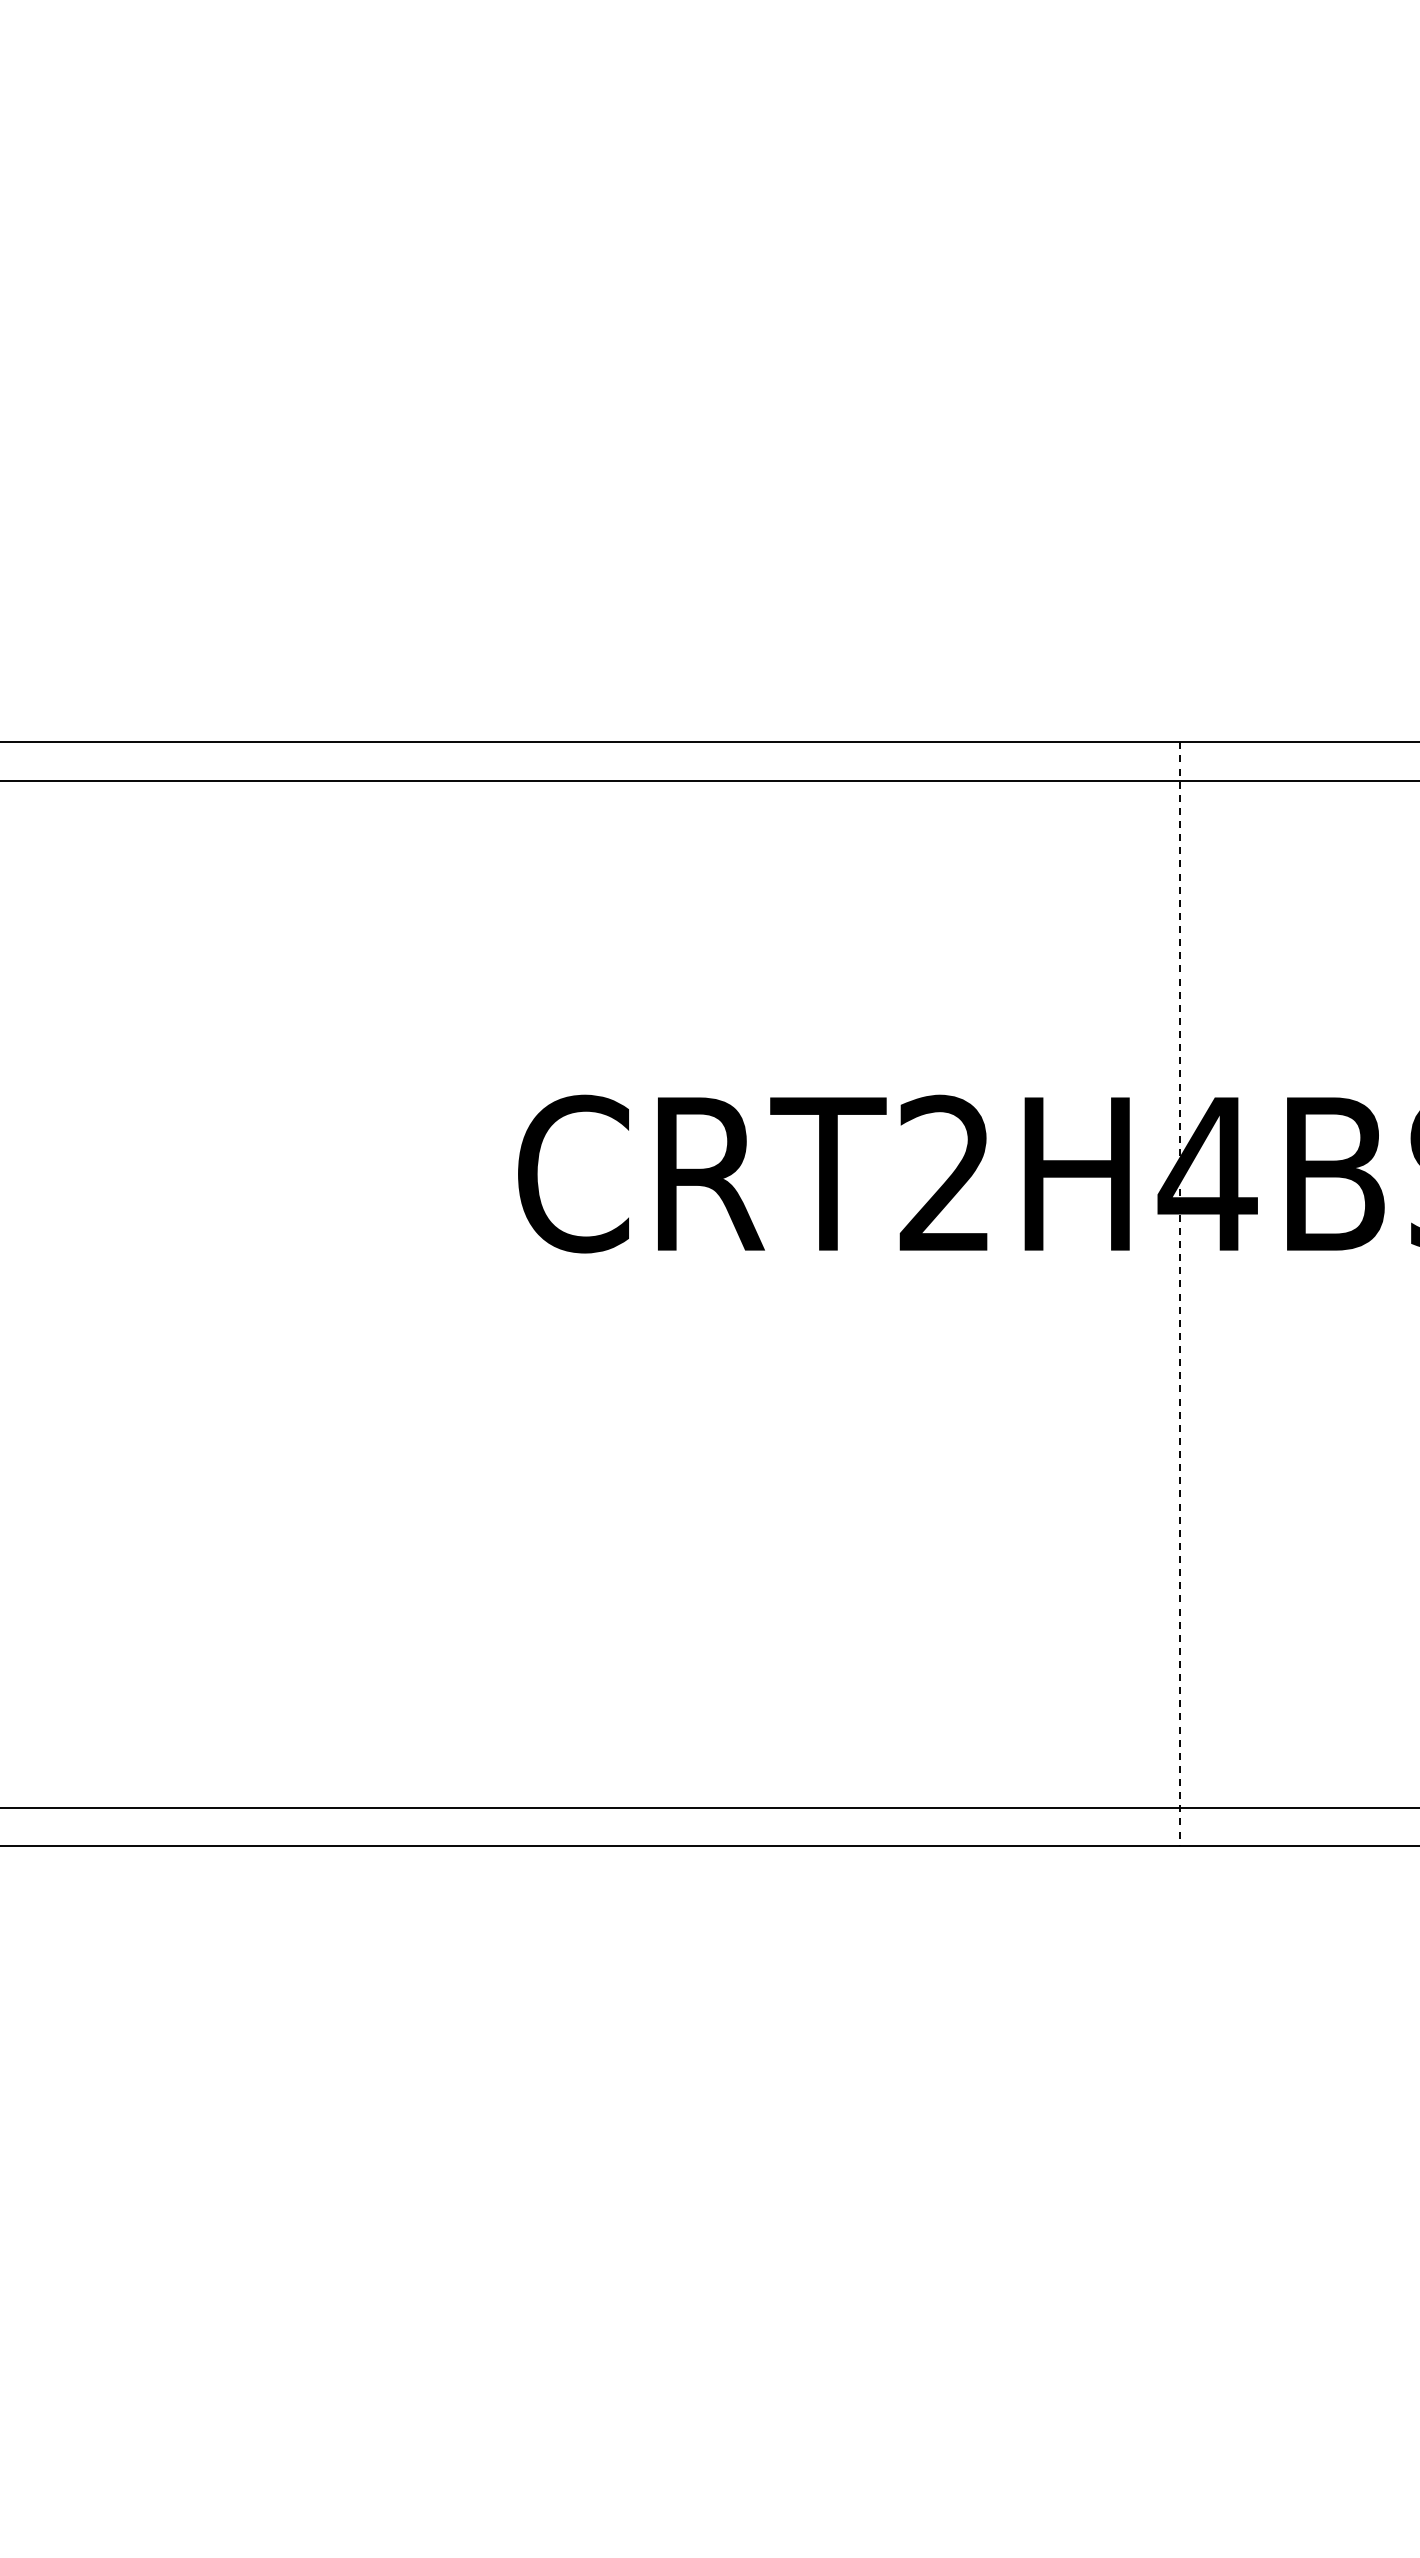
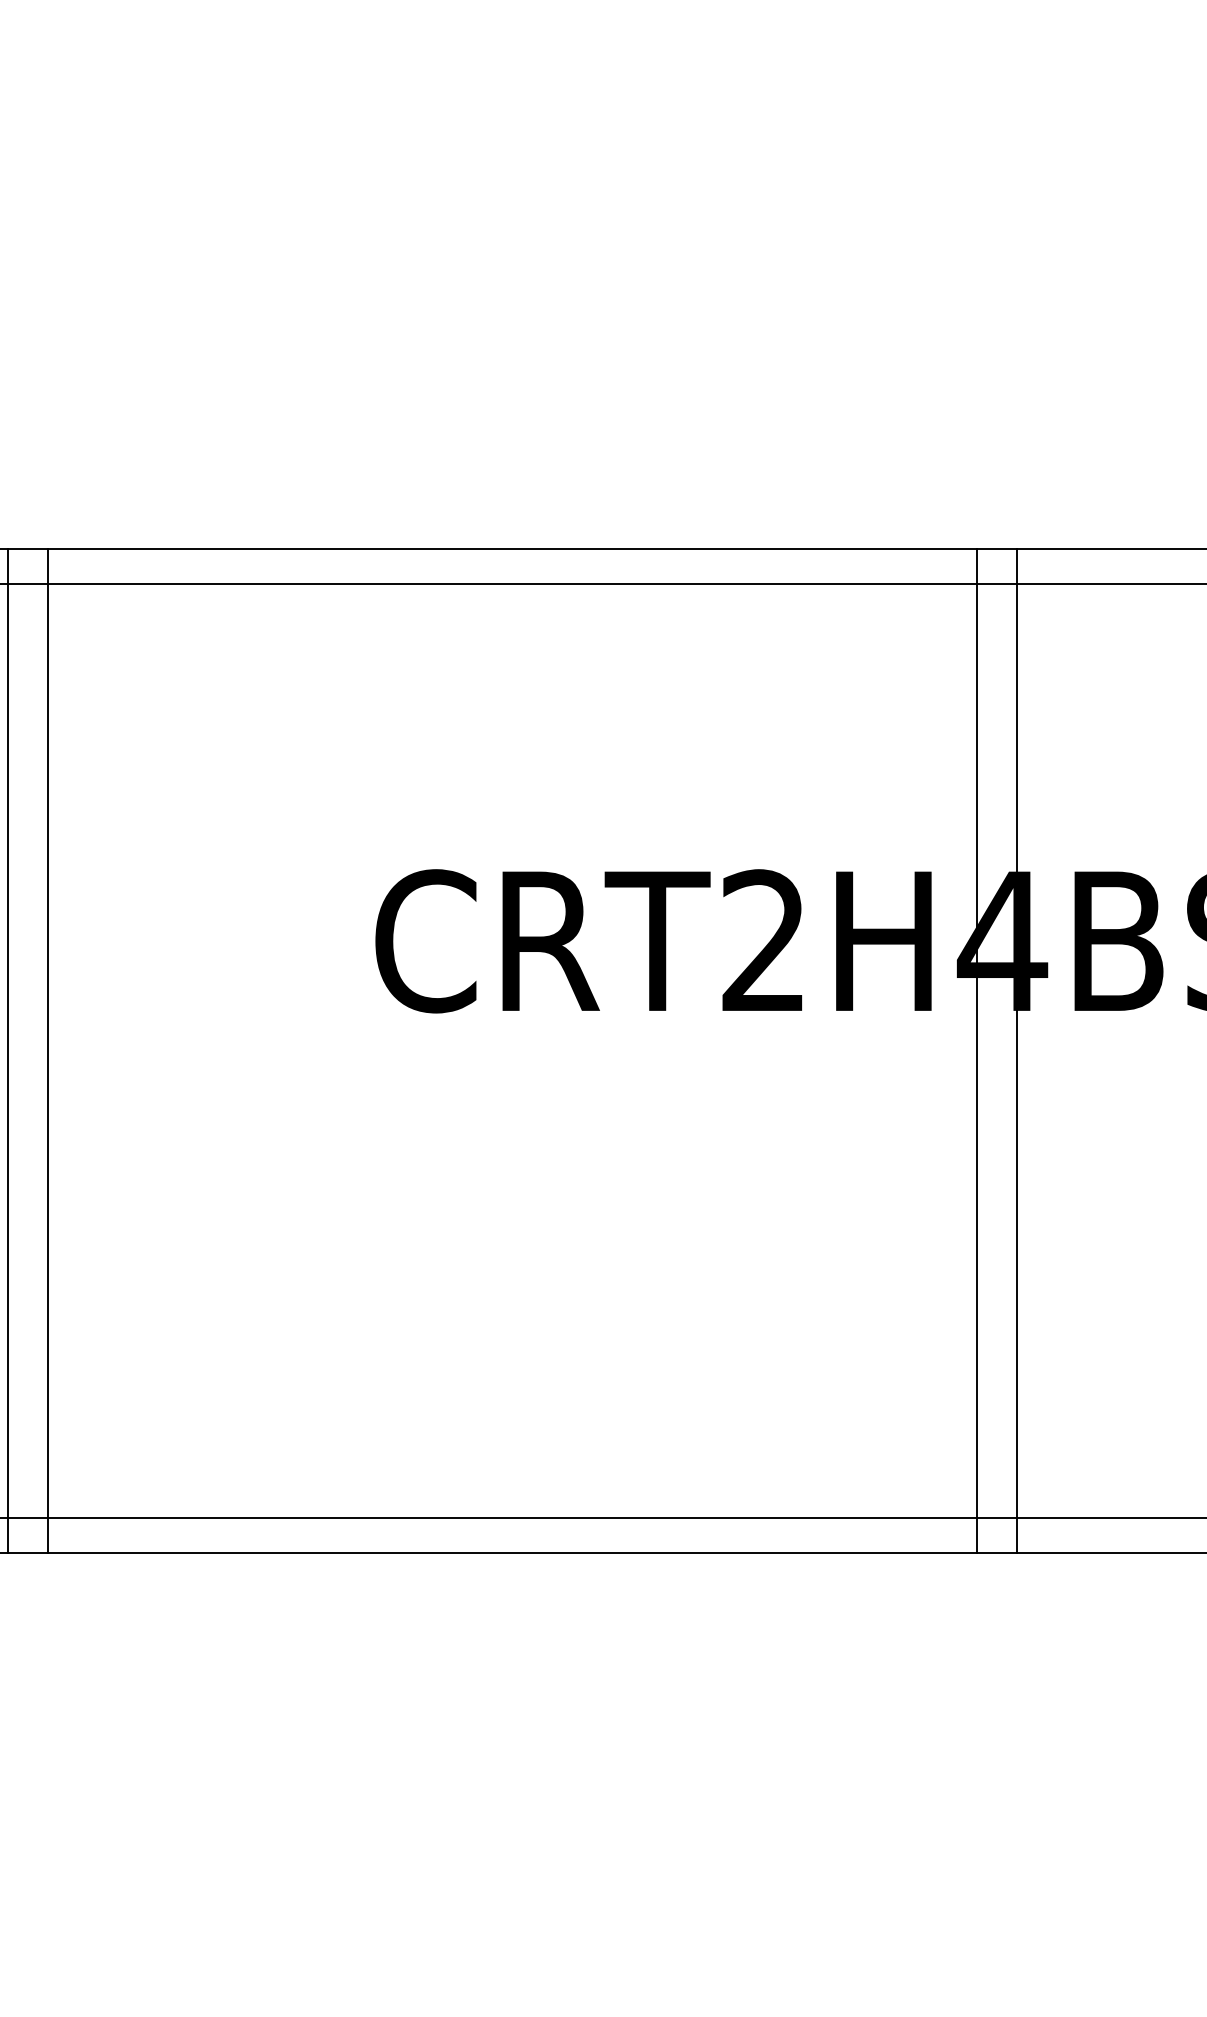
line: (113, 1294) -> (7, 1050), added
line: (157, 1294) -> (47, 1050), added
line: (1179, 1294) -> (976, 1050), dashed -> solid
line: (1223, 1294) -> (1016, 1050), added

